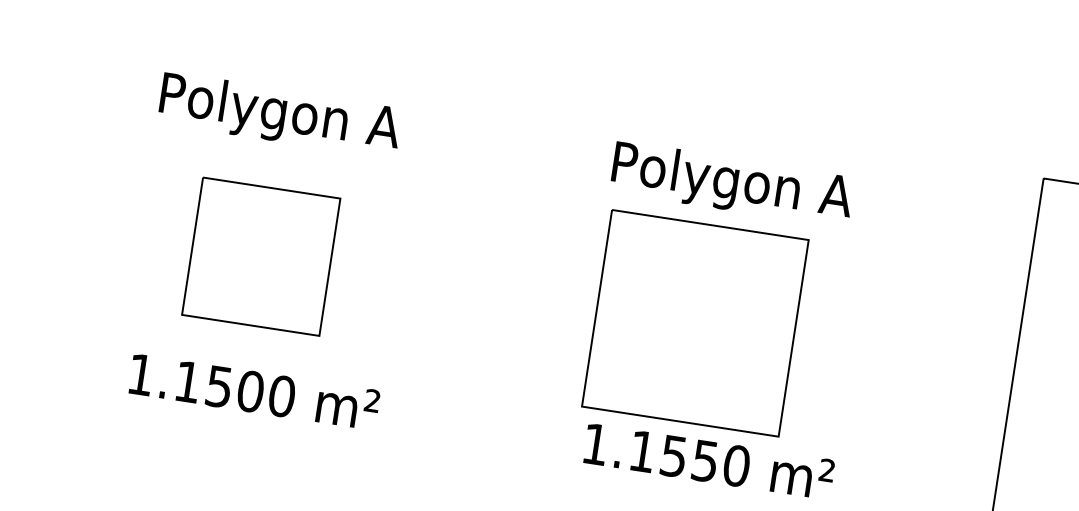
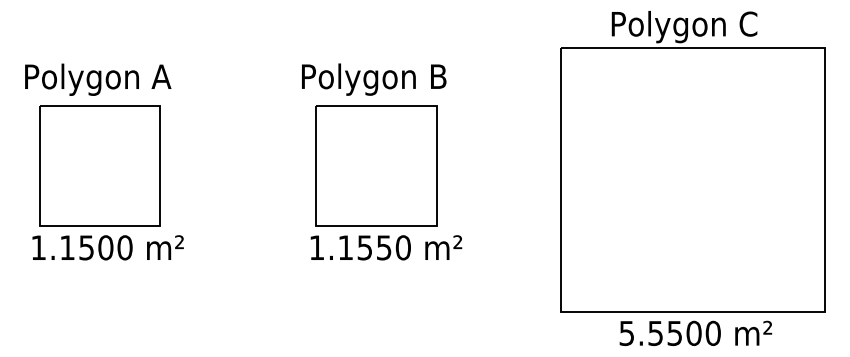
text: (836, 194) -> (438, 76), Polygon A -> Polygon B
part: (260, 255) -> (99, 165), size x1.43
part: (695, 322) -> (376, 165), moved

